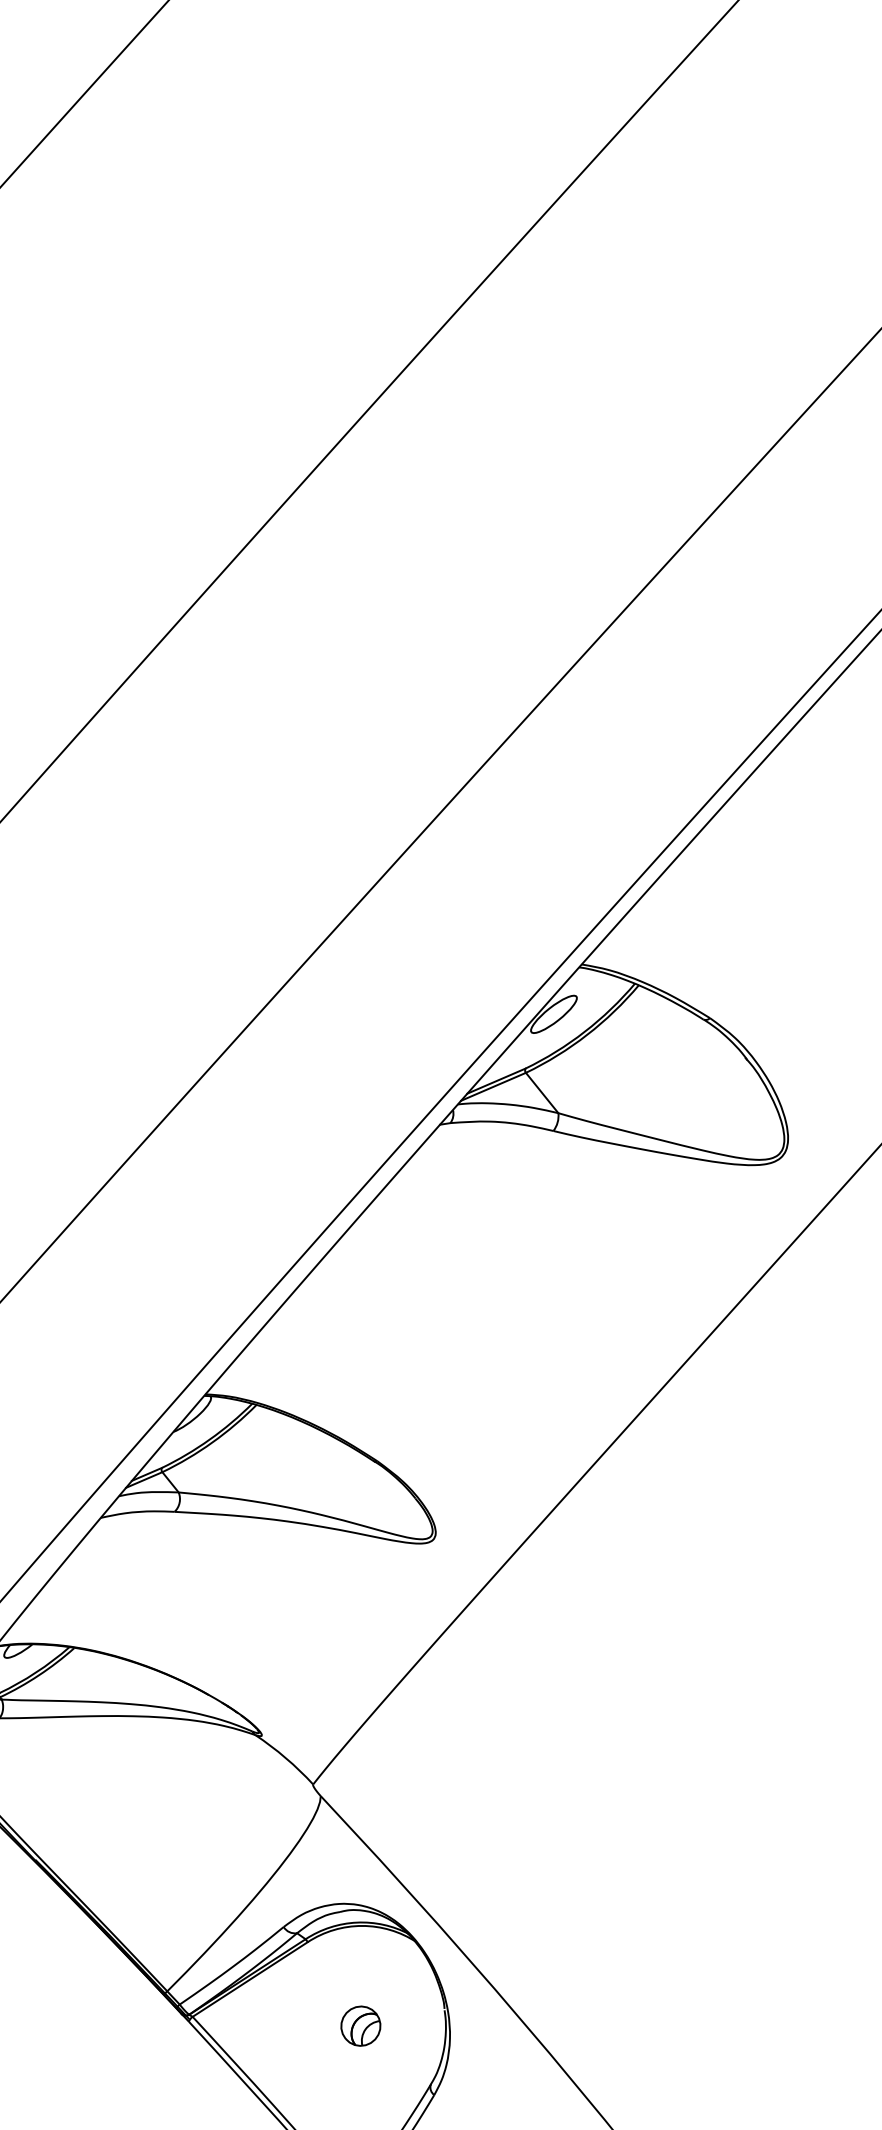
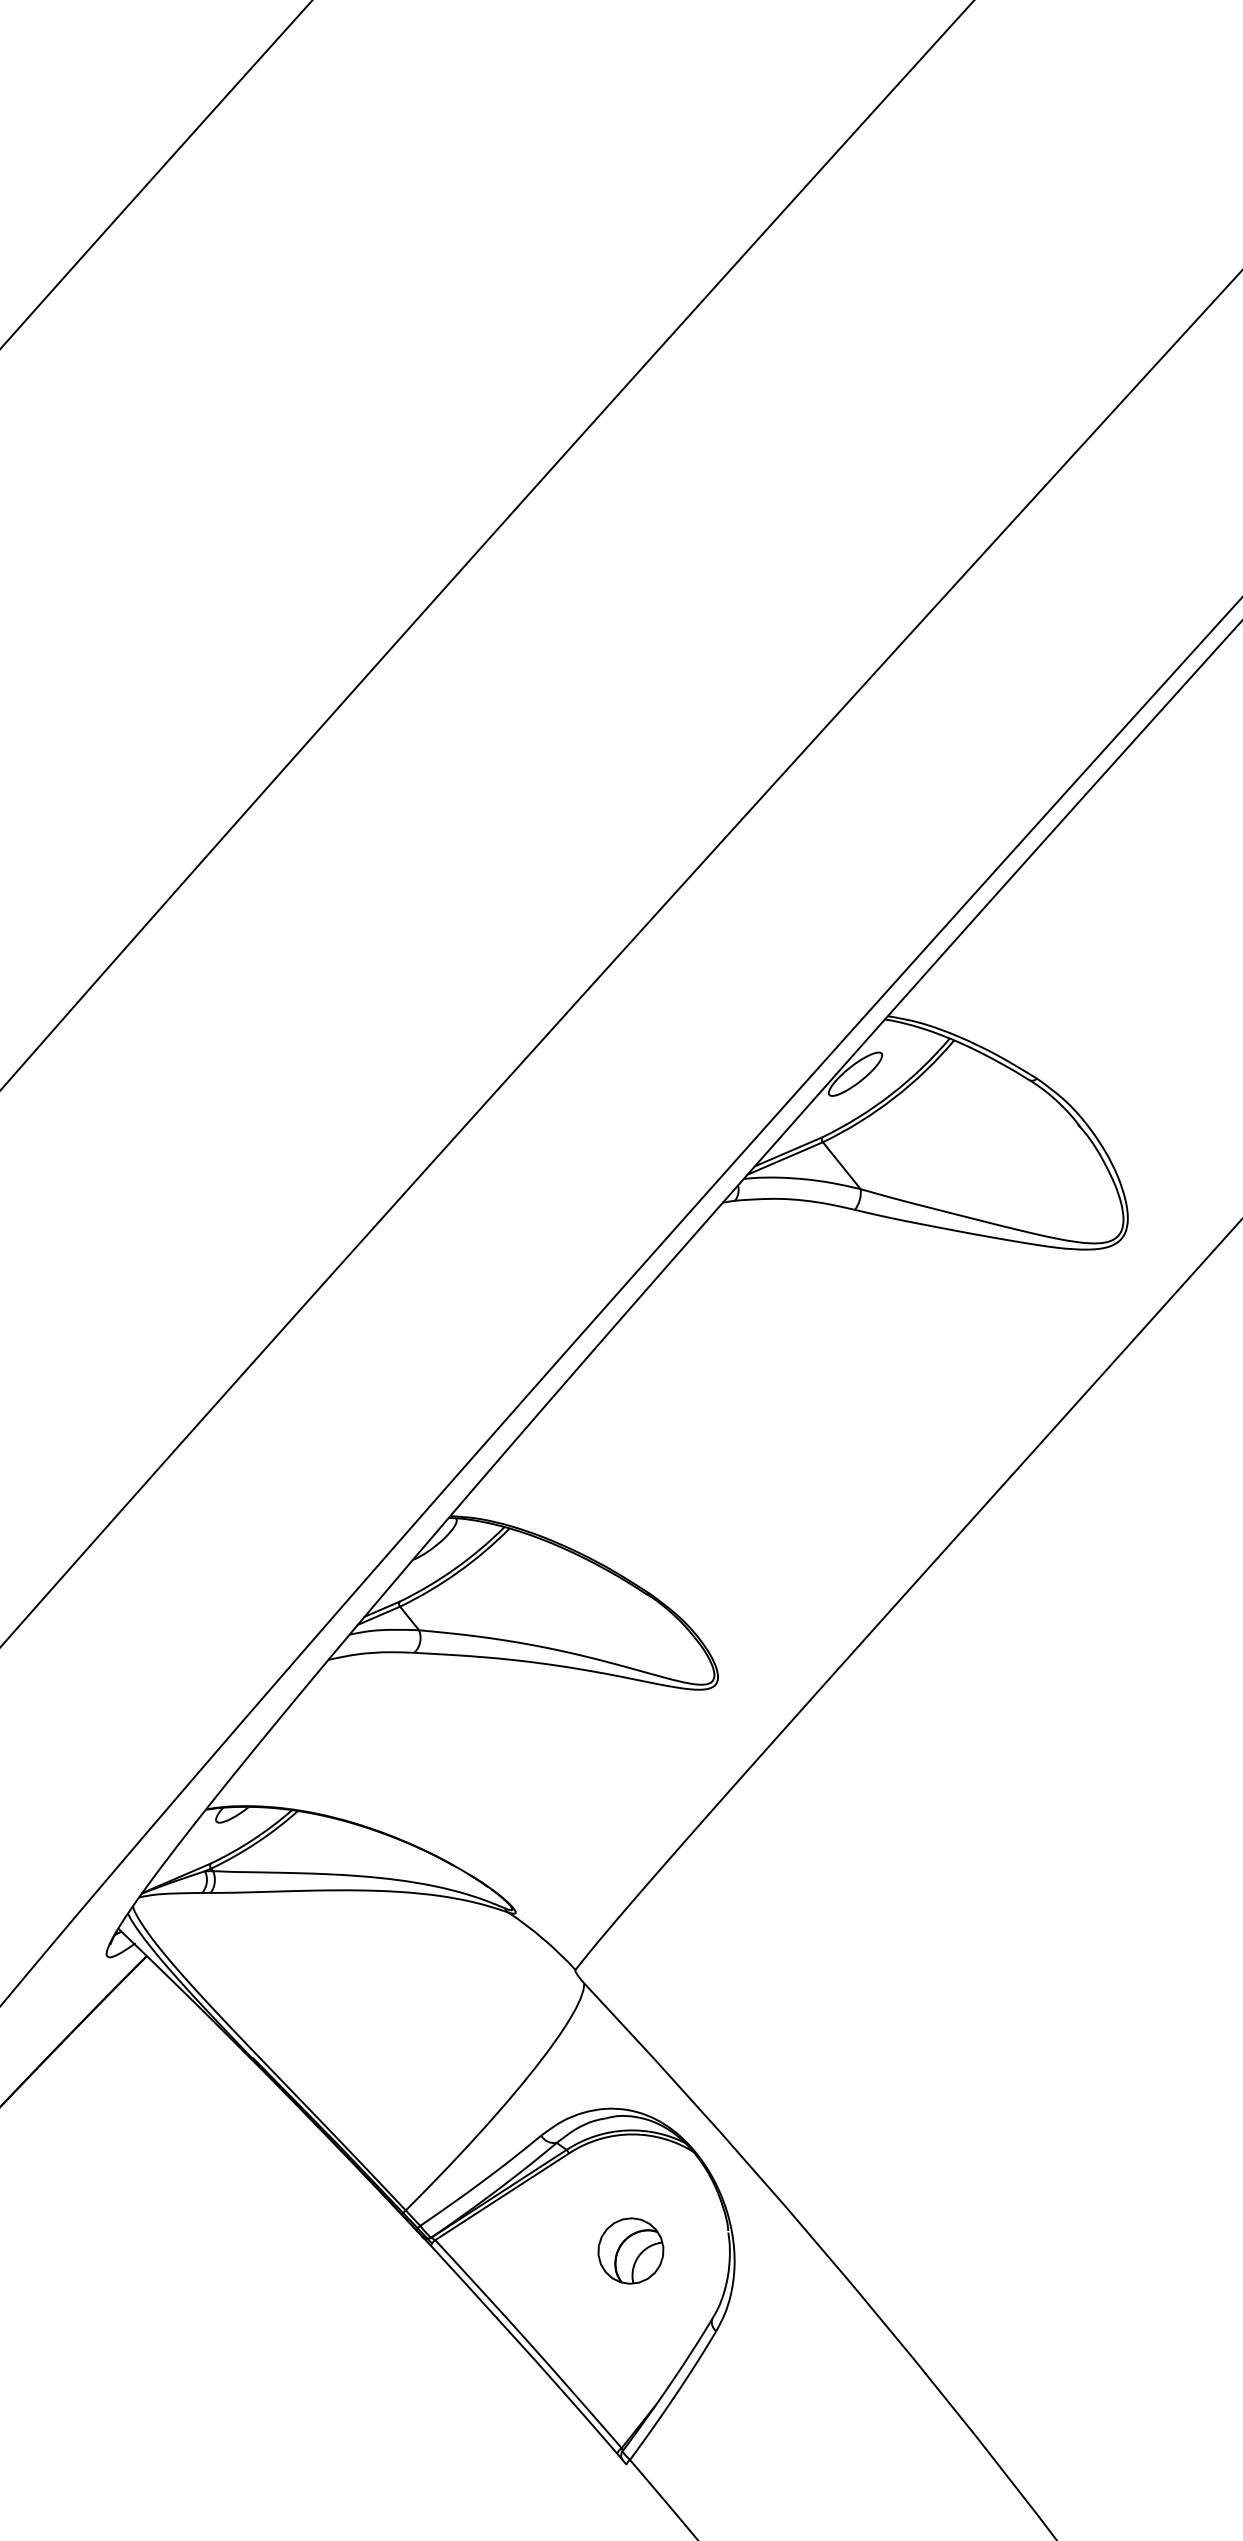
part: (360, 2025) -> (630, 2250), size x1.43

